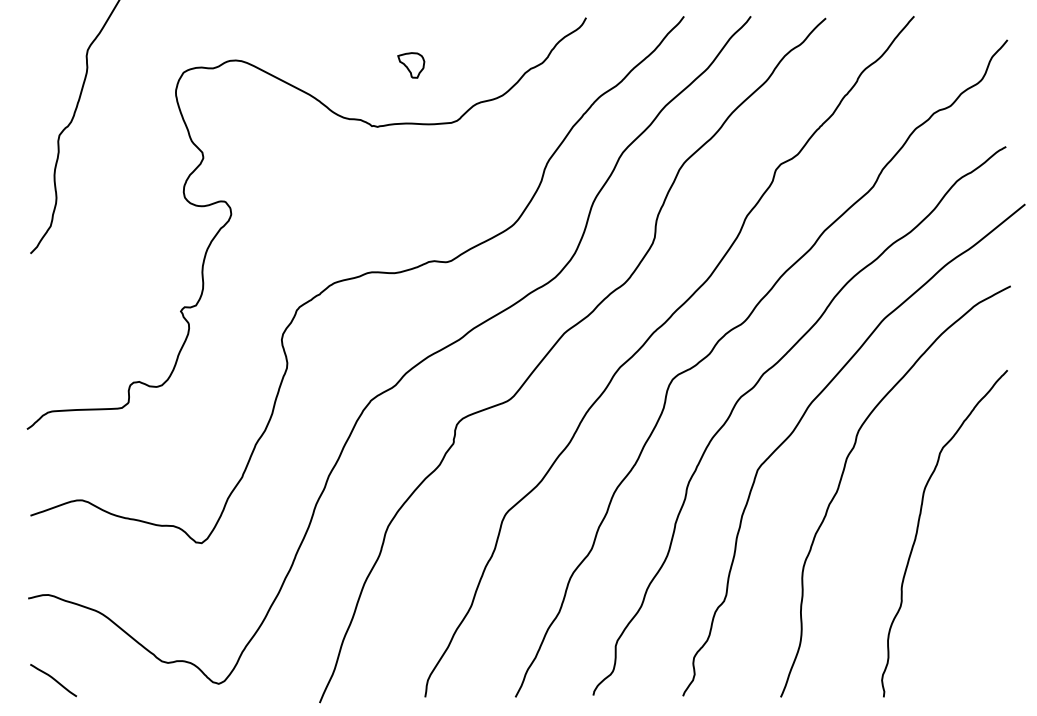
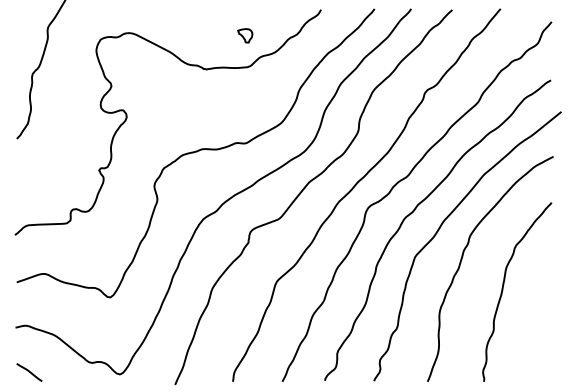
part: (411, 64) -> (245, 35), moved

